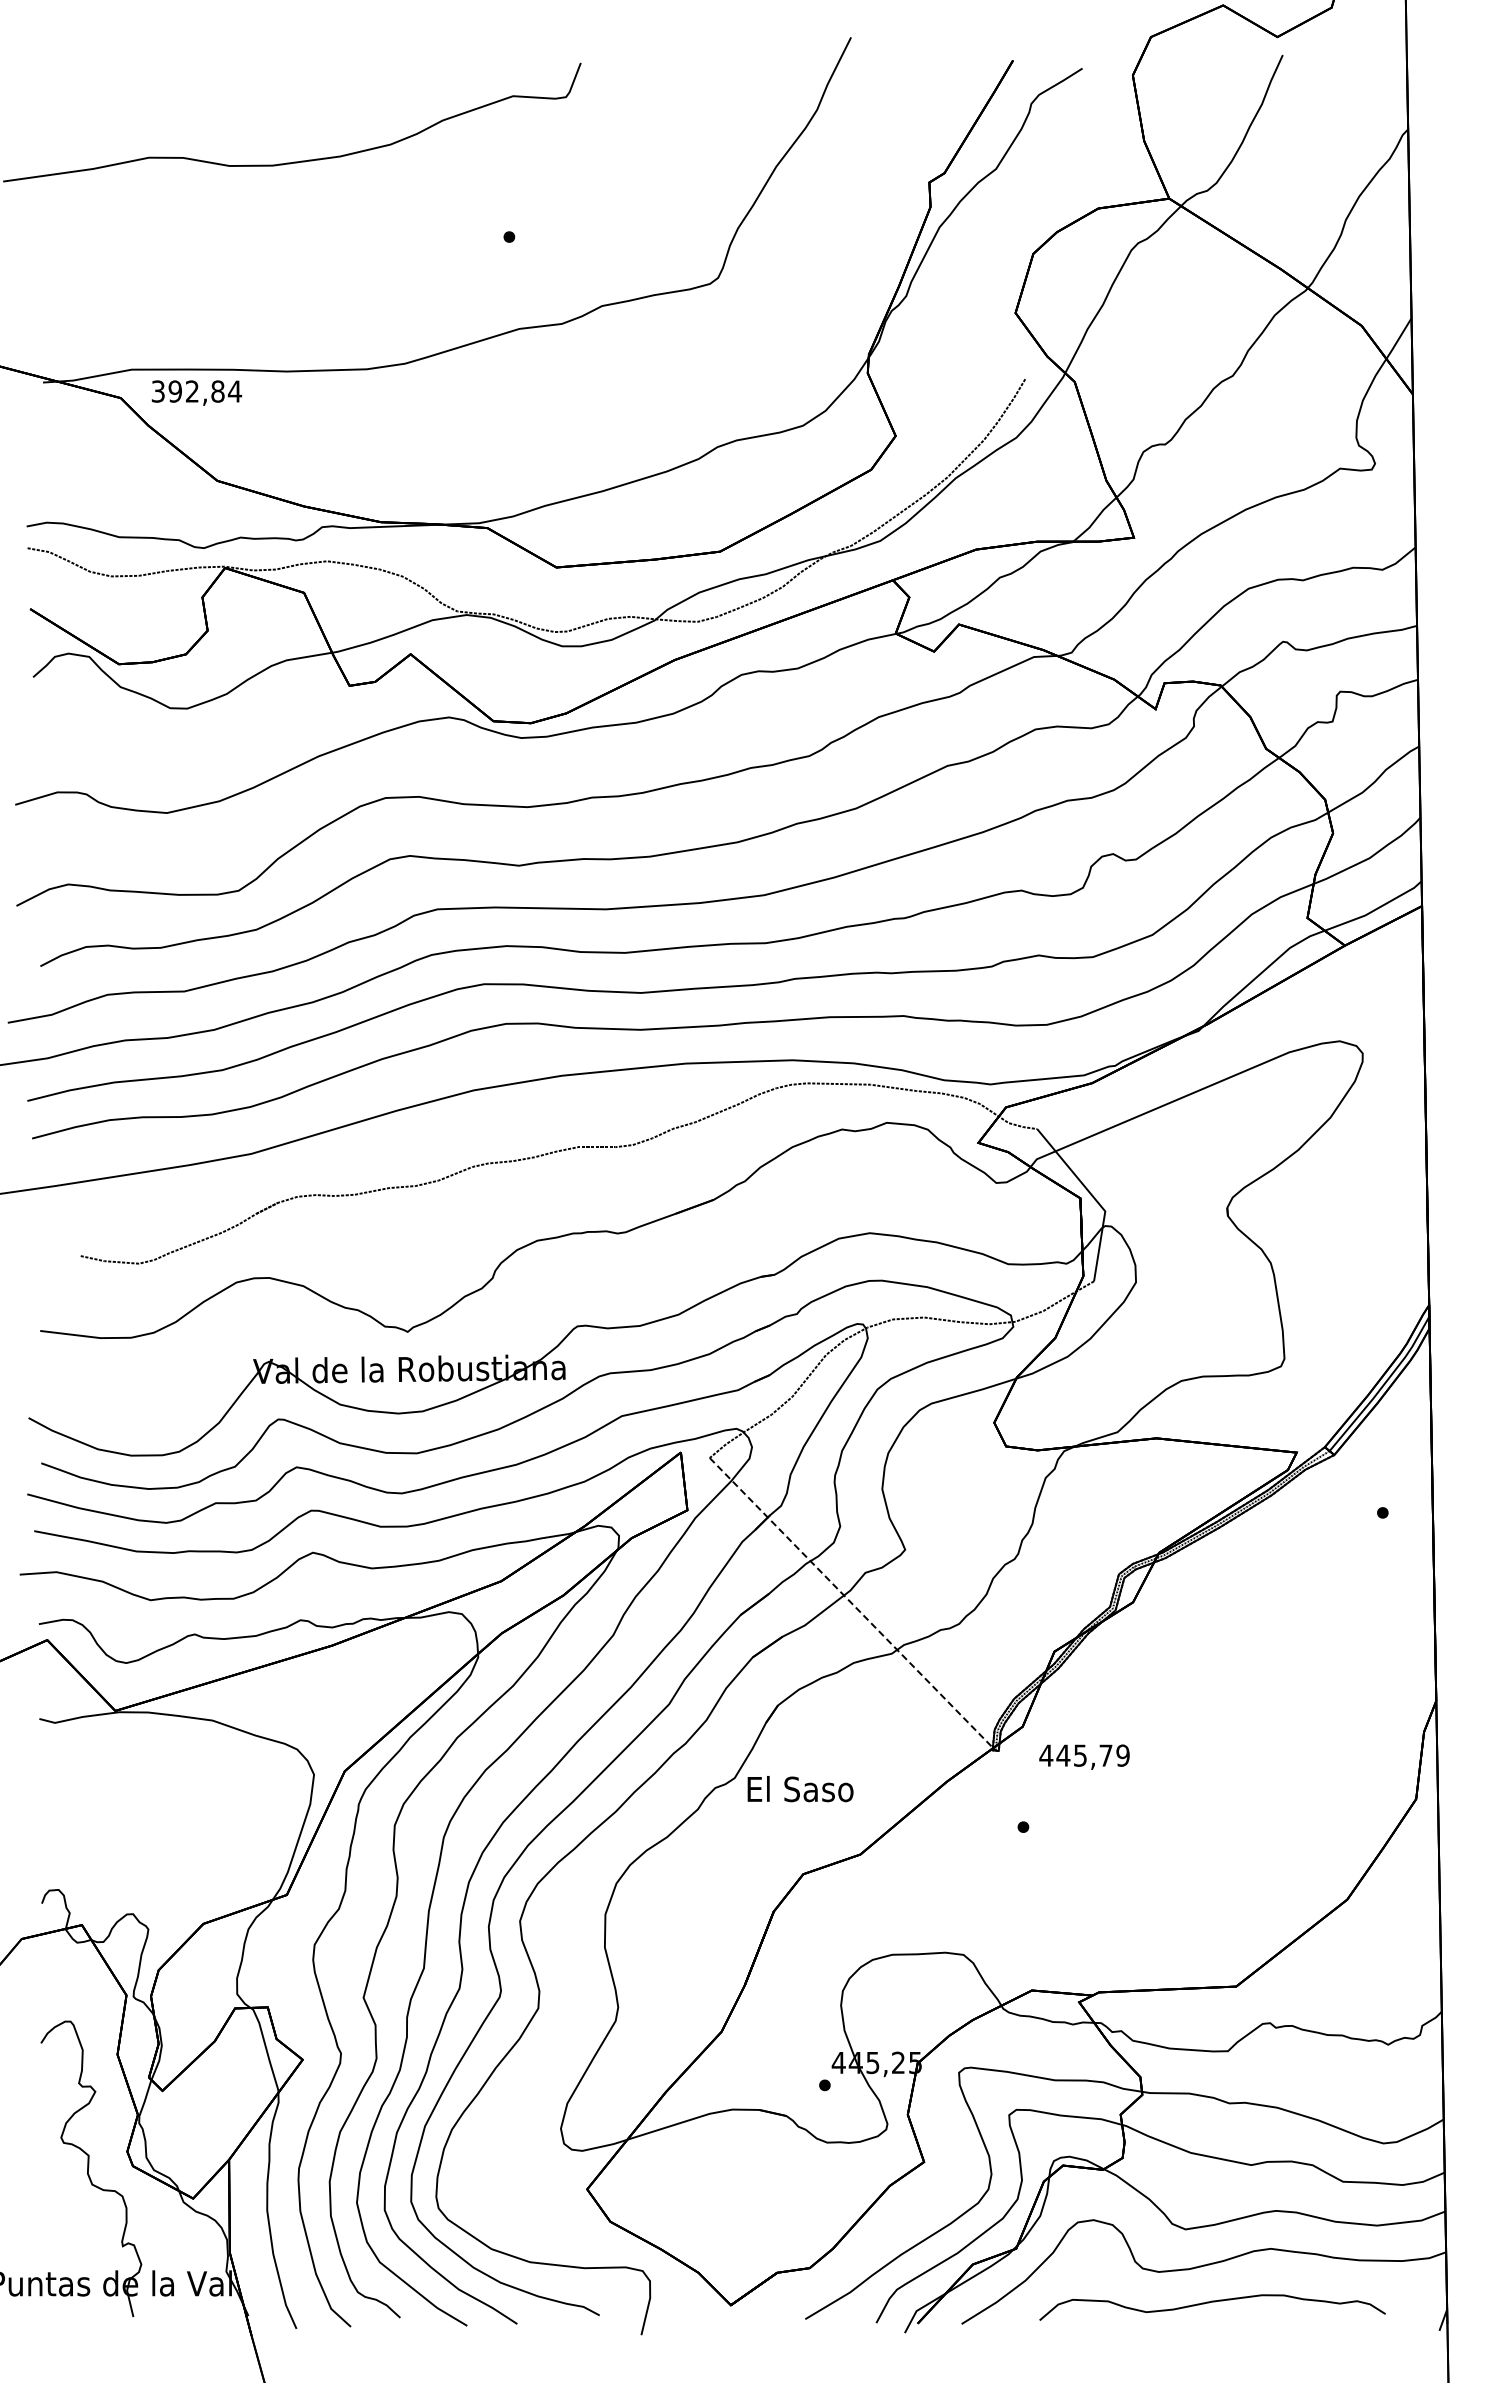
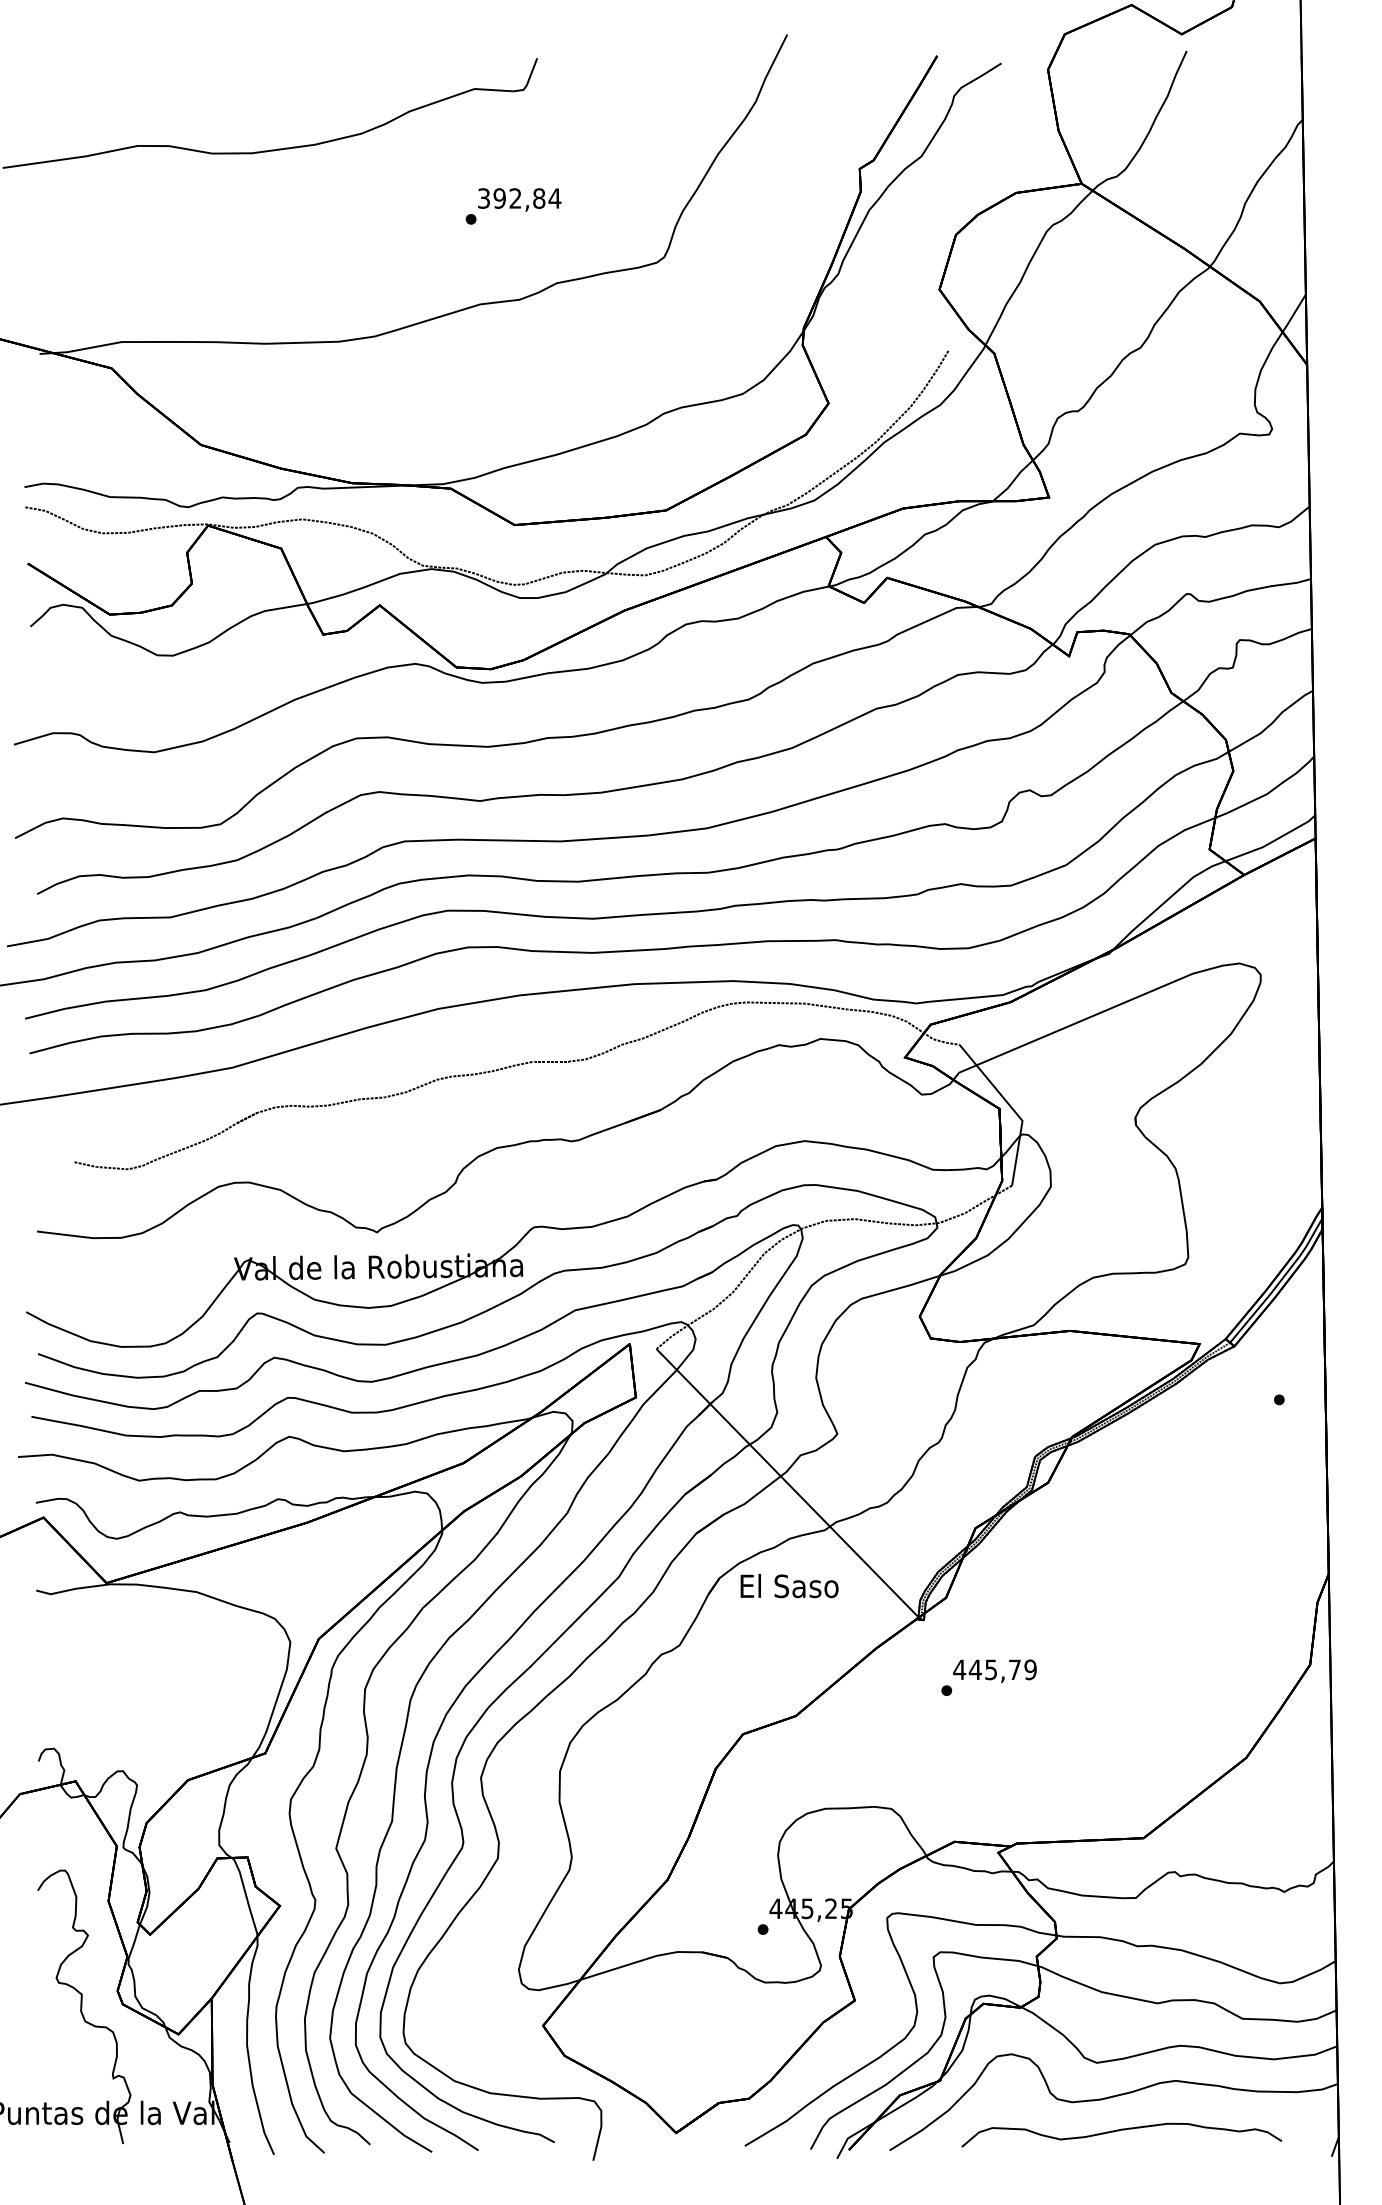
text: (196, 392) -> (519, 199), moved
line: (851, 1602) -> (787, 1482), dashed -> solid
text: (1084, 1756) -> (994, 1670), moved
text: (800, 1789) -> (789, 1586), moved

